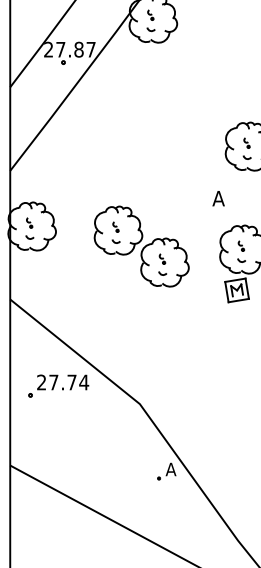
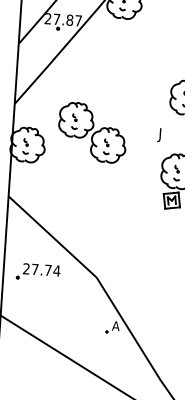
text: (217, 200) -> (162, 135), A -> J
part: (141, 246) -> (92, 132), moved
part: (58, 385) -> (38, 271), moved

